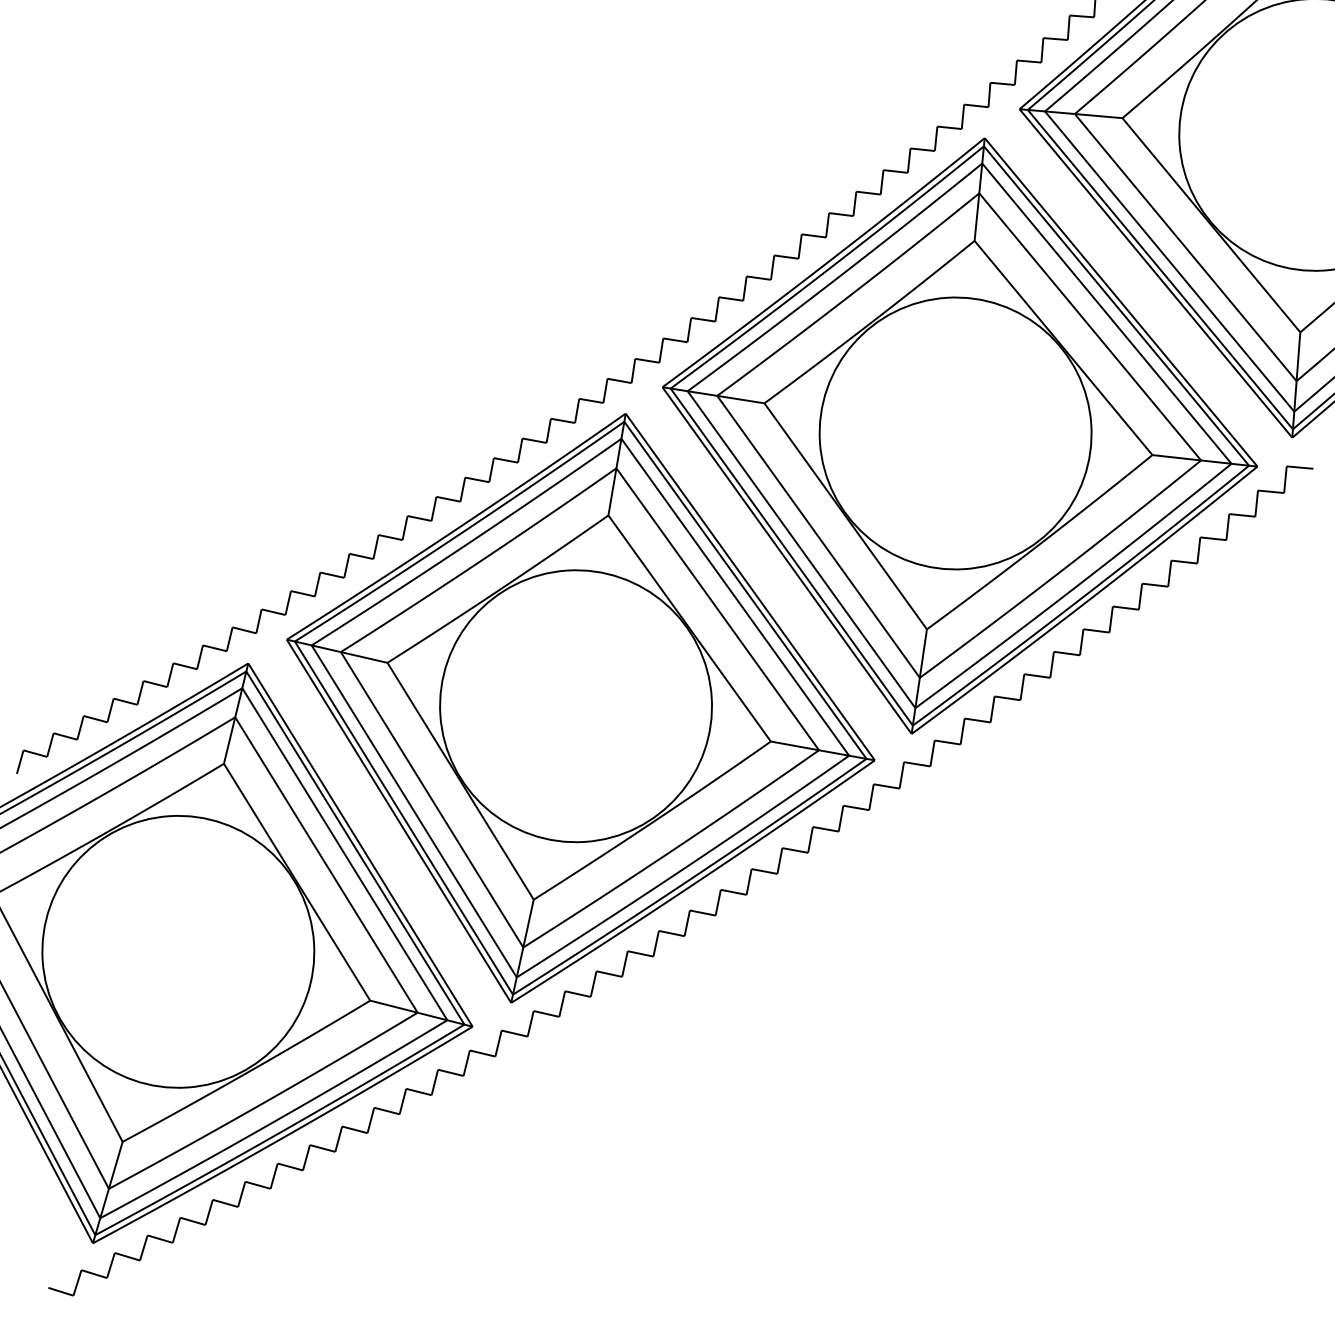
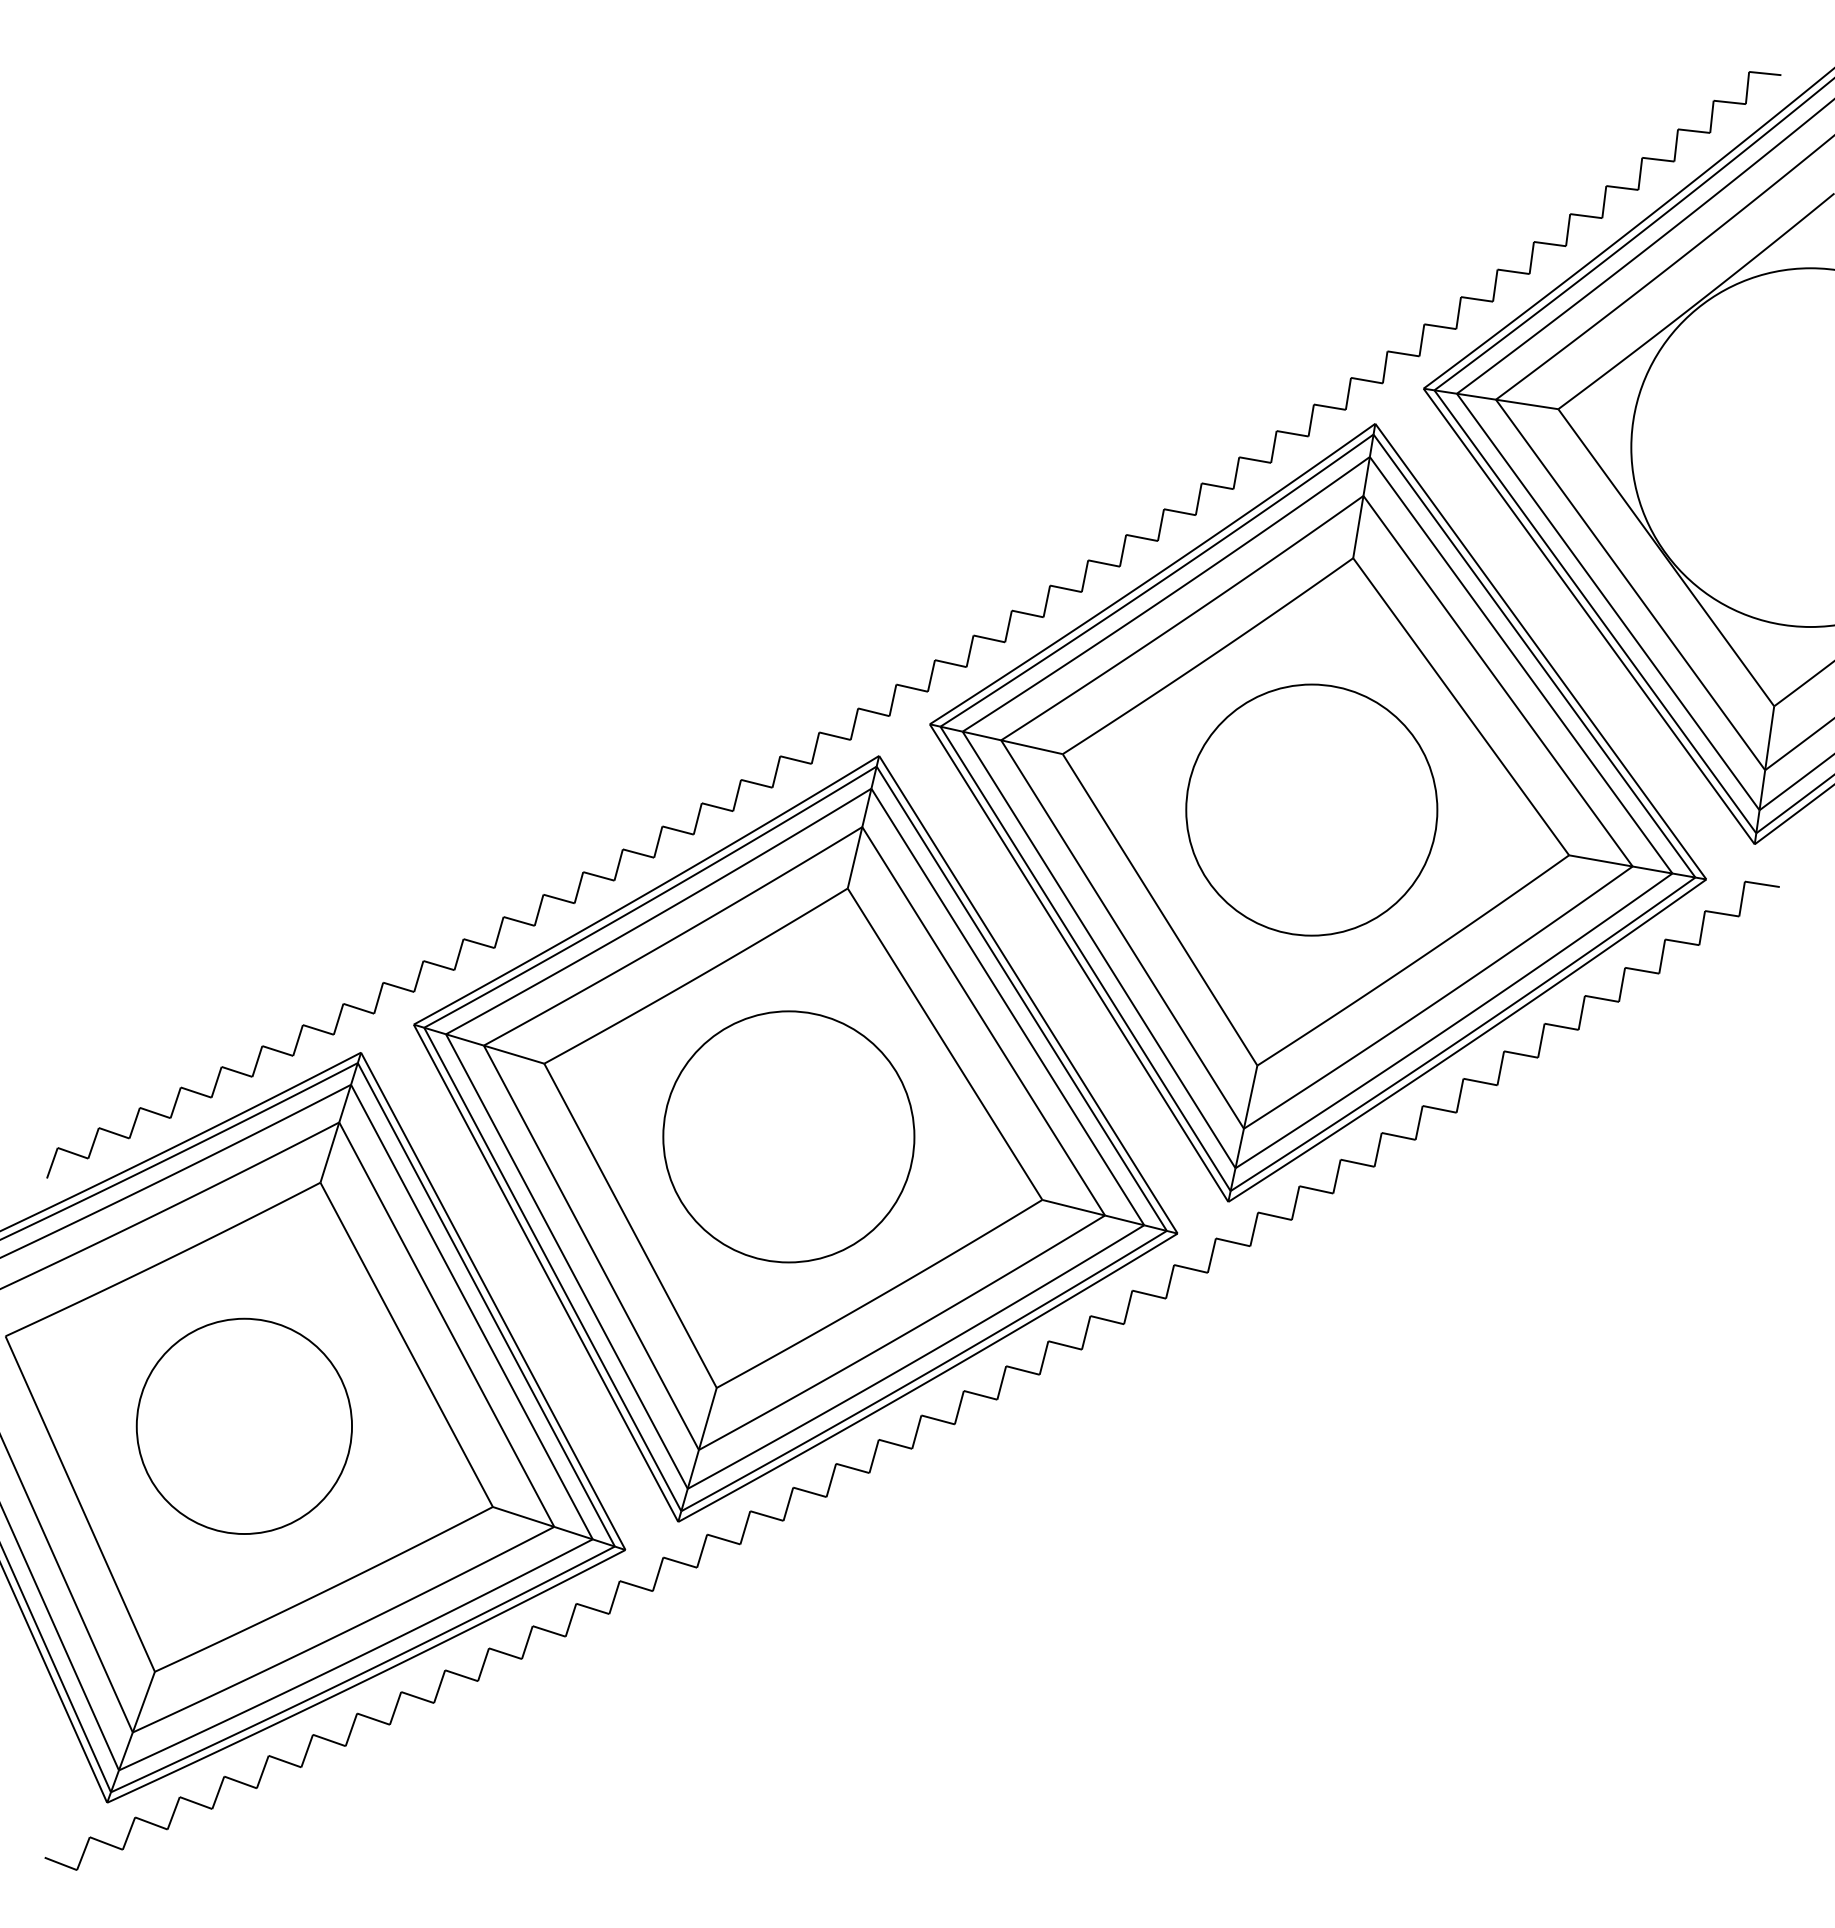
circle: (955, 433) -> (1311, 809), size x0.7
circle: (575, 705) -> (788, 1136), size x0.7
circle: (178, 951) -> (244, 1426), size x0.6

